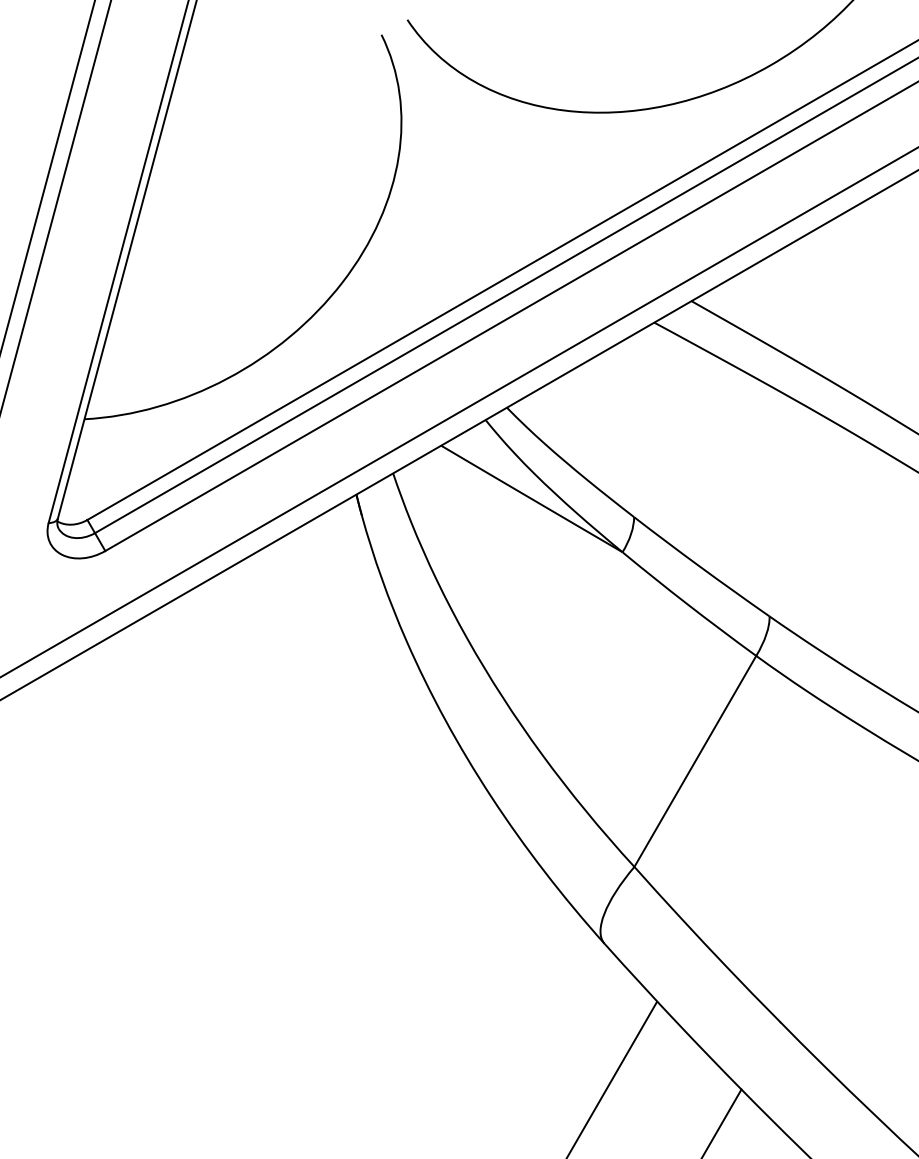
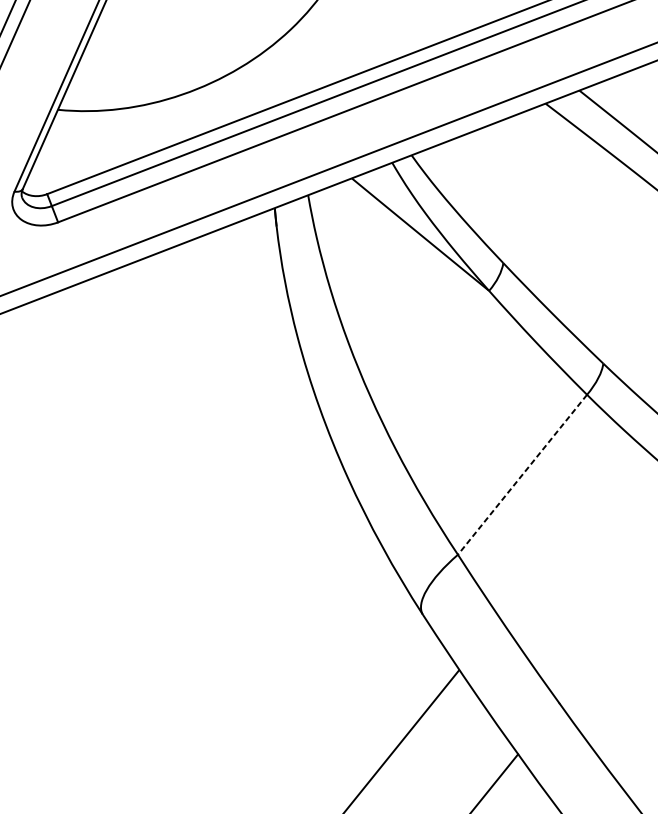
line: (695, 761) -> (522, 474), solid -> dashed

